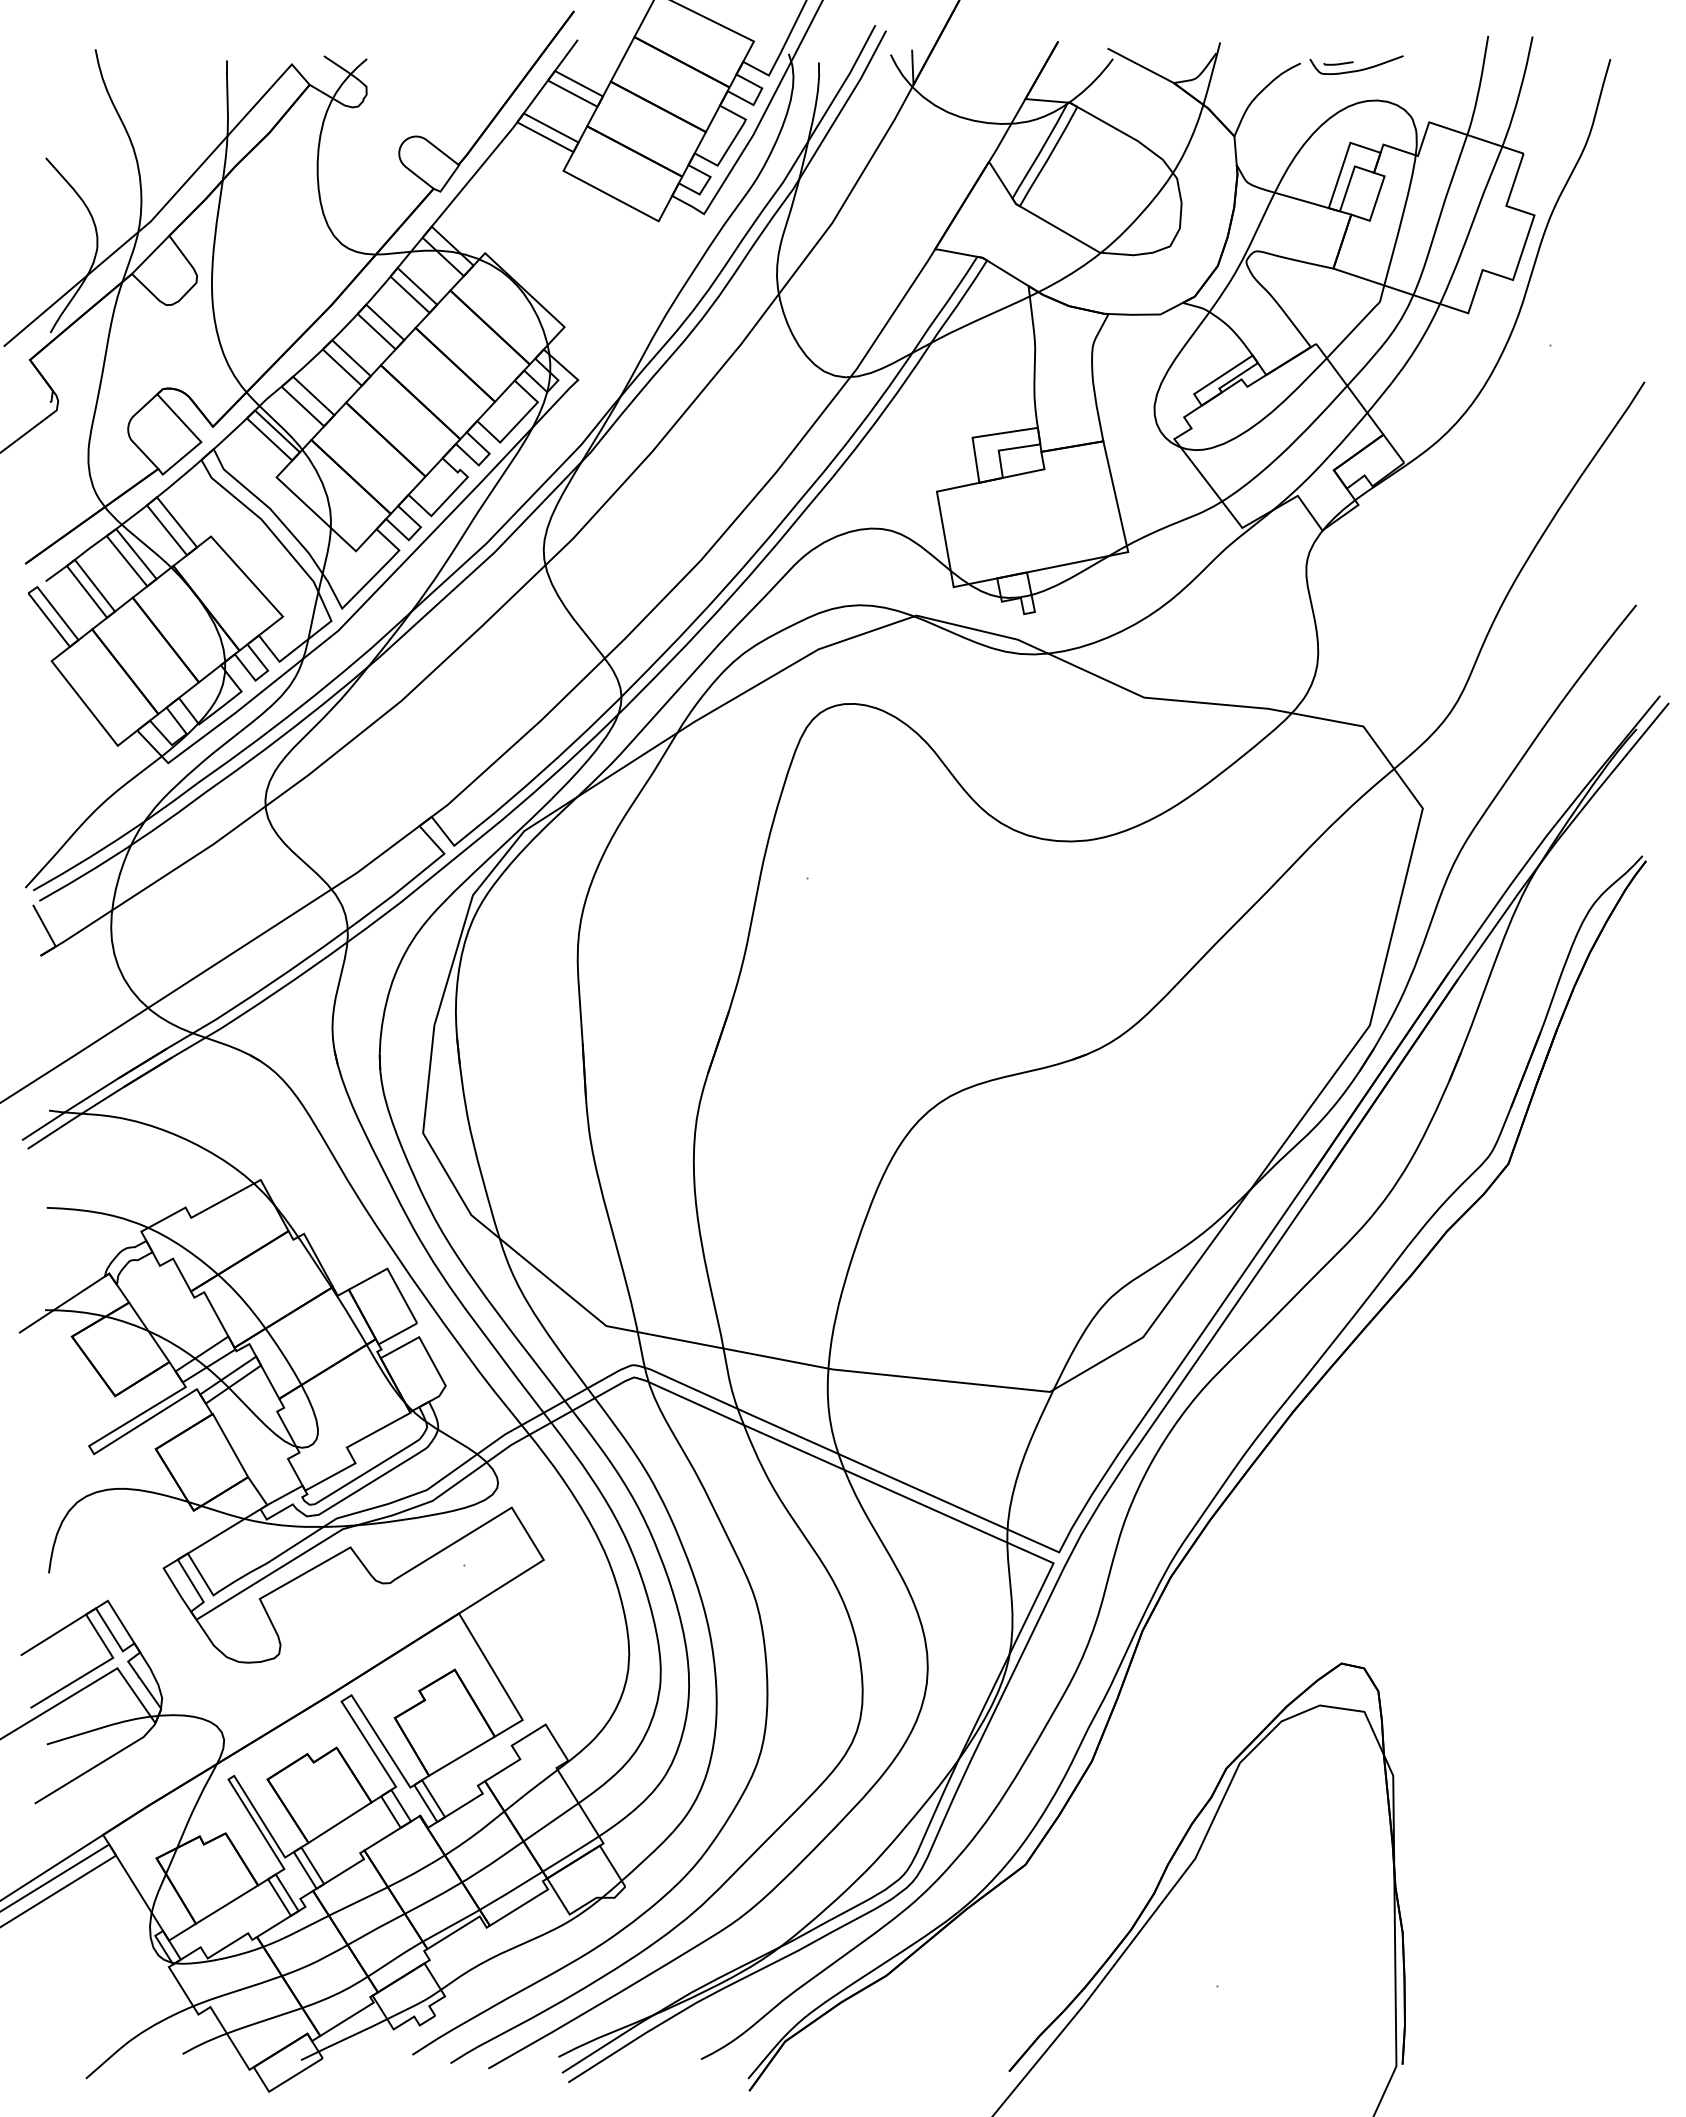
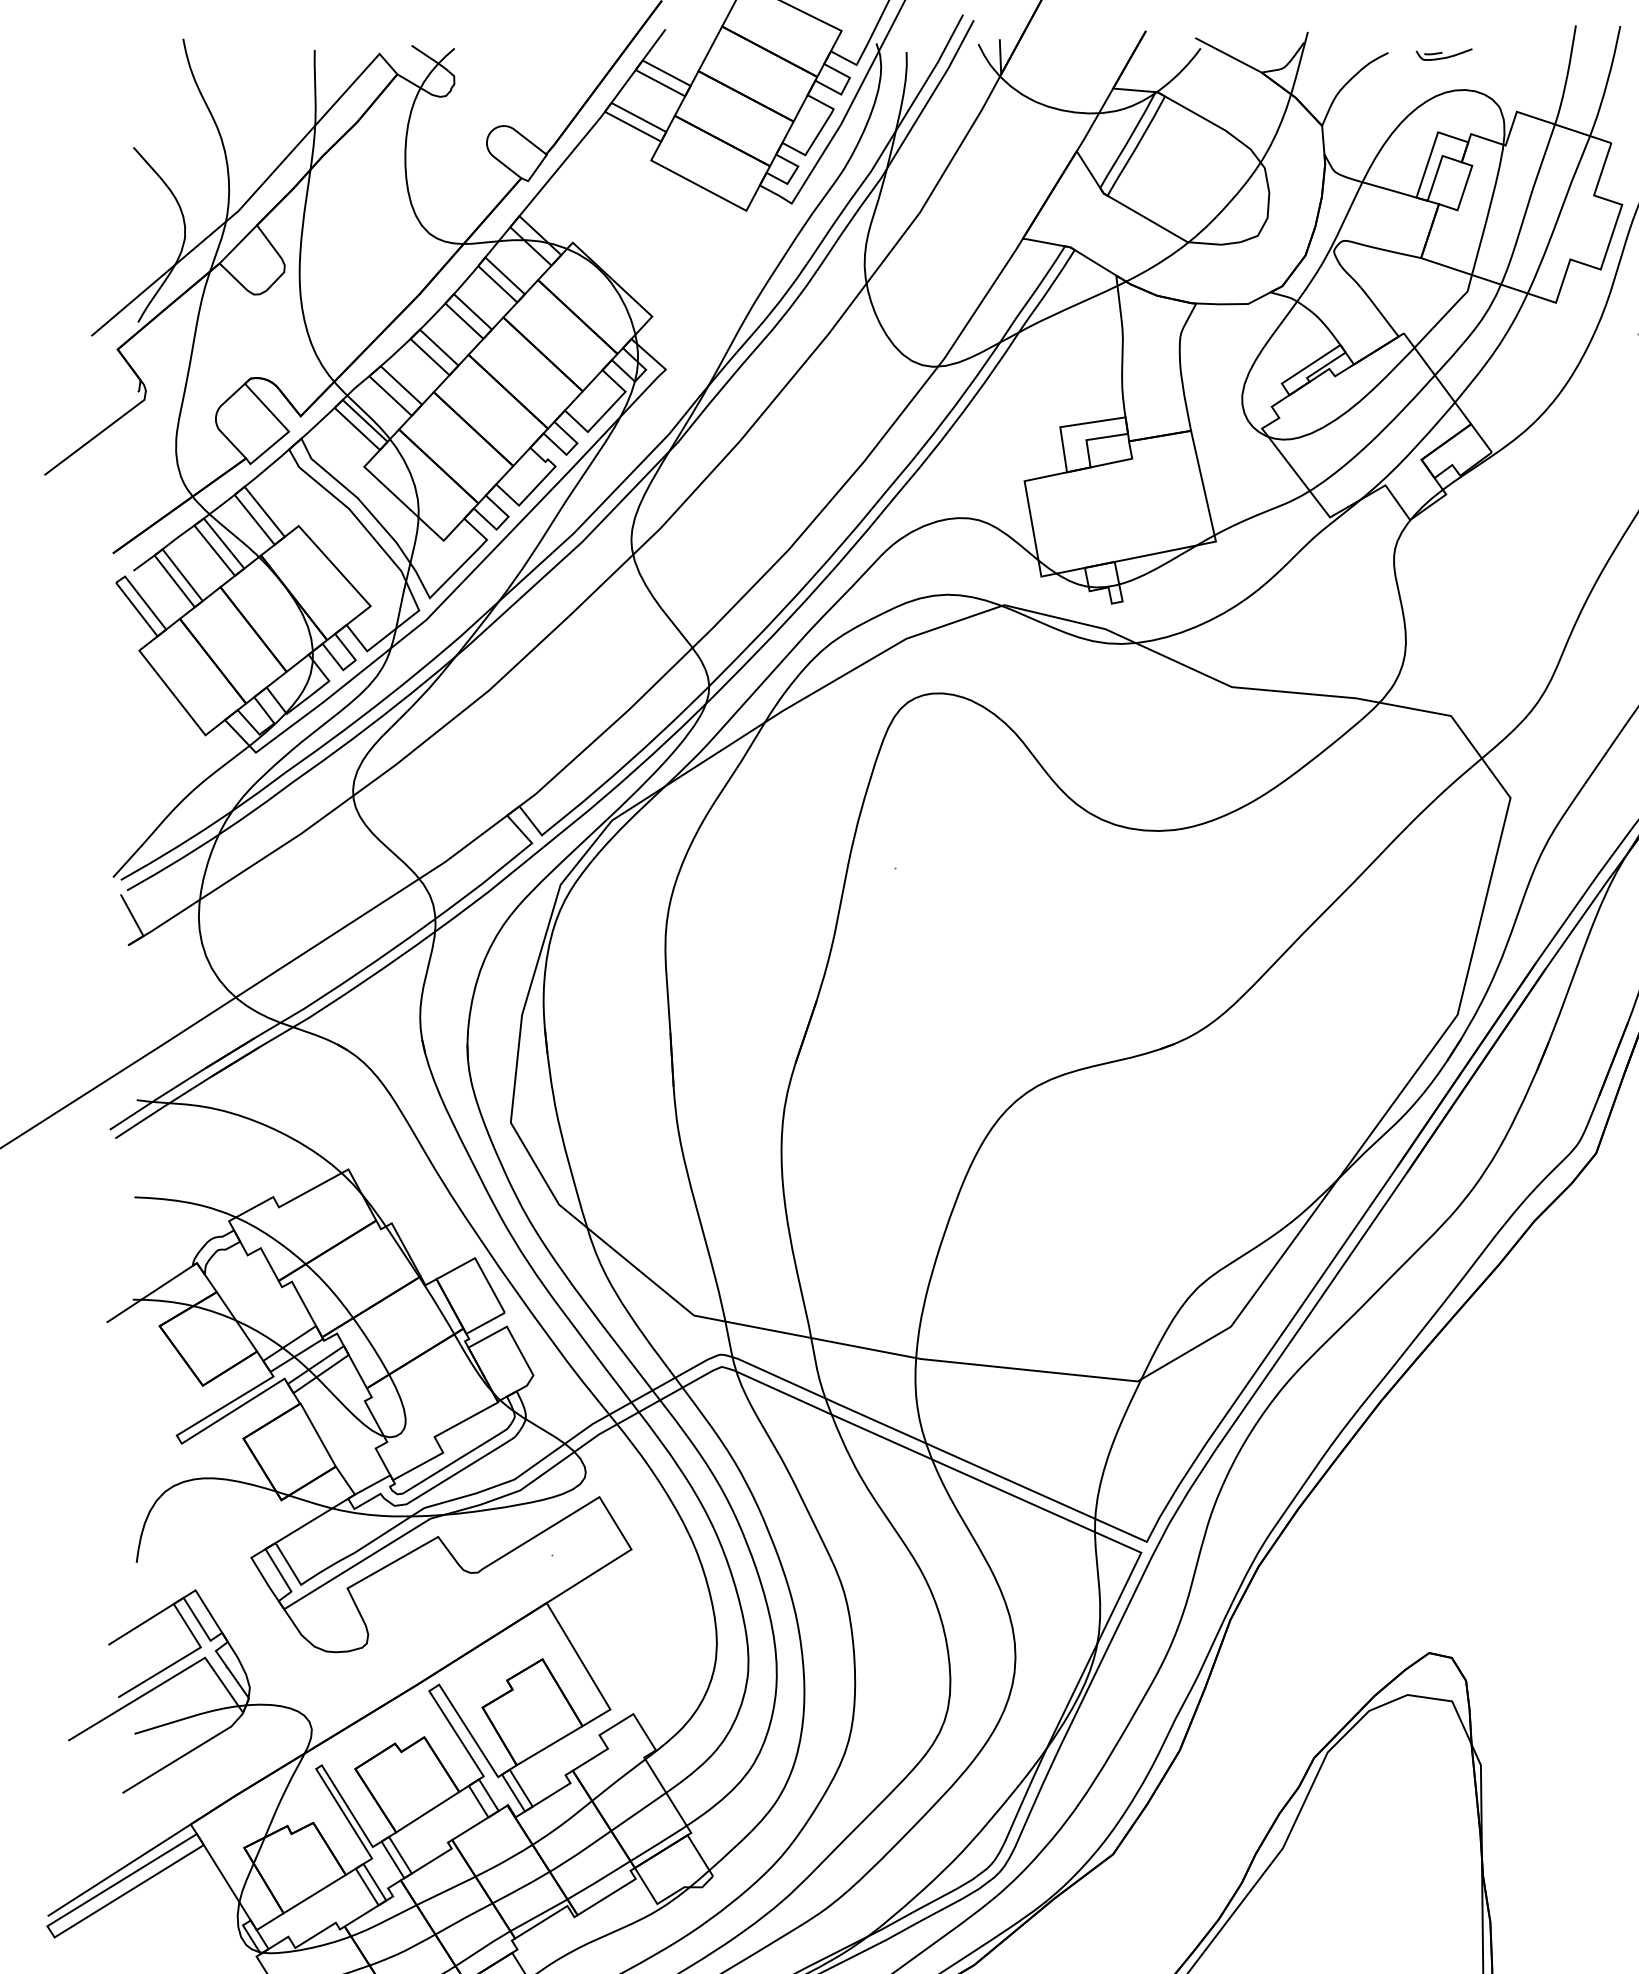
part: (1356, 64) -> (1444, 54), size x0.6

